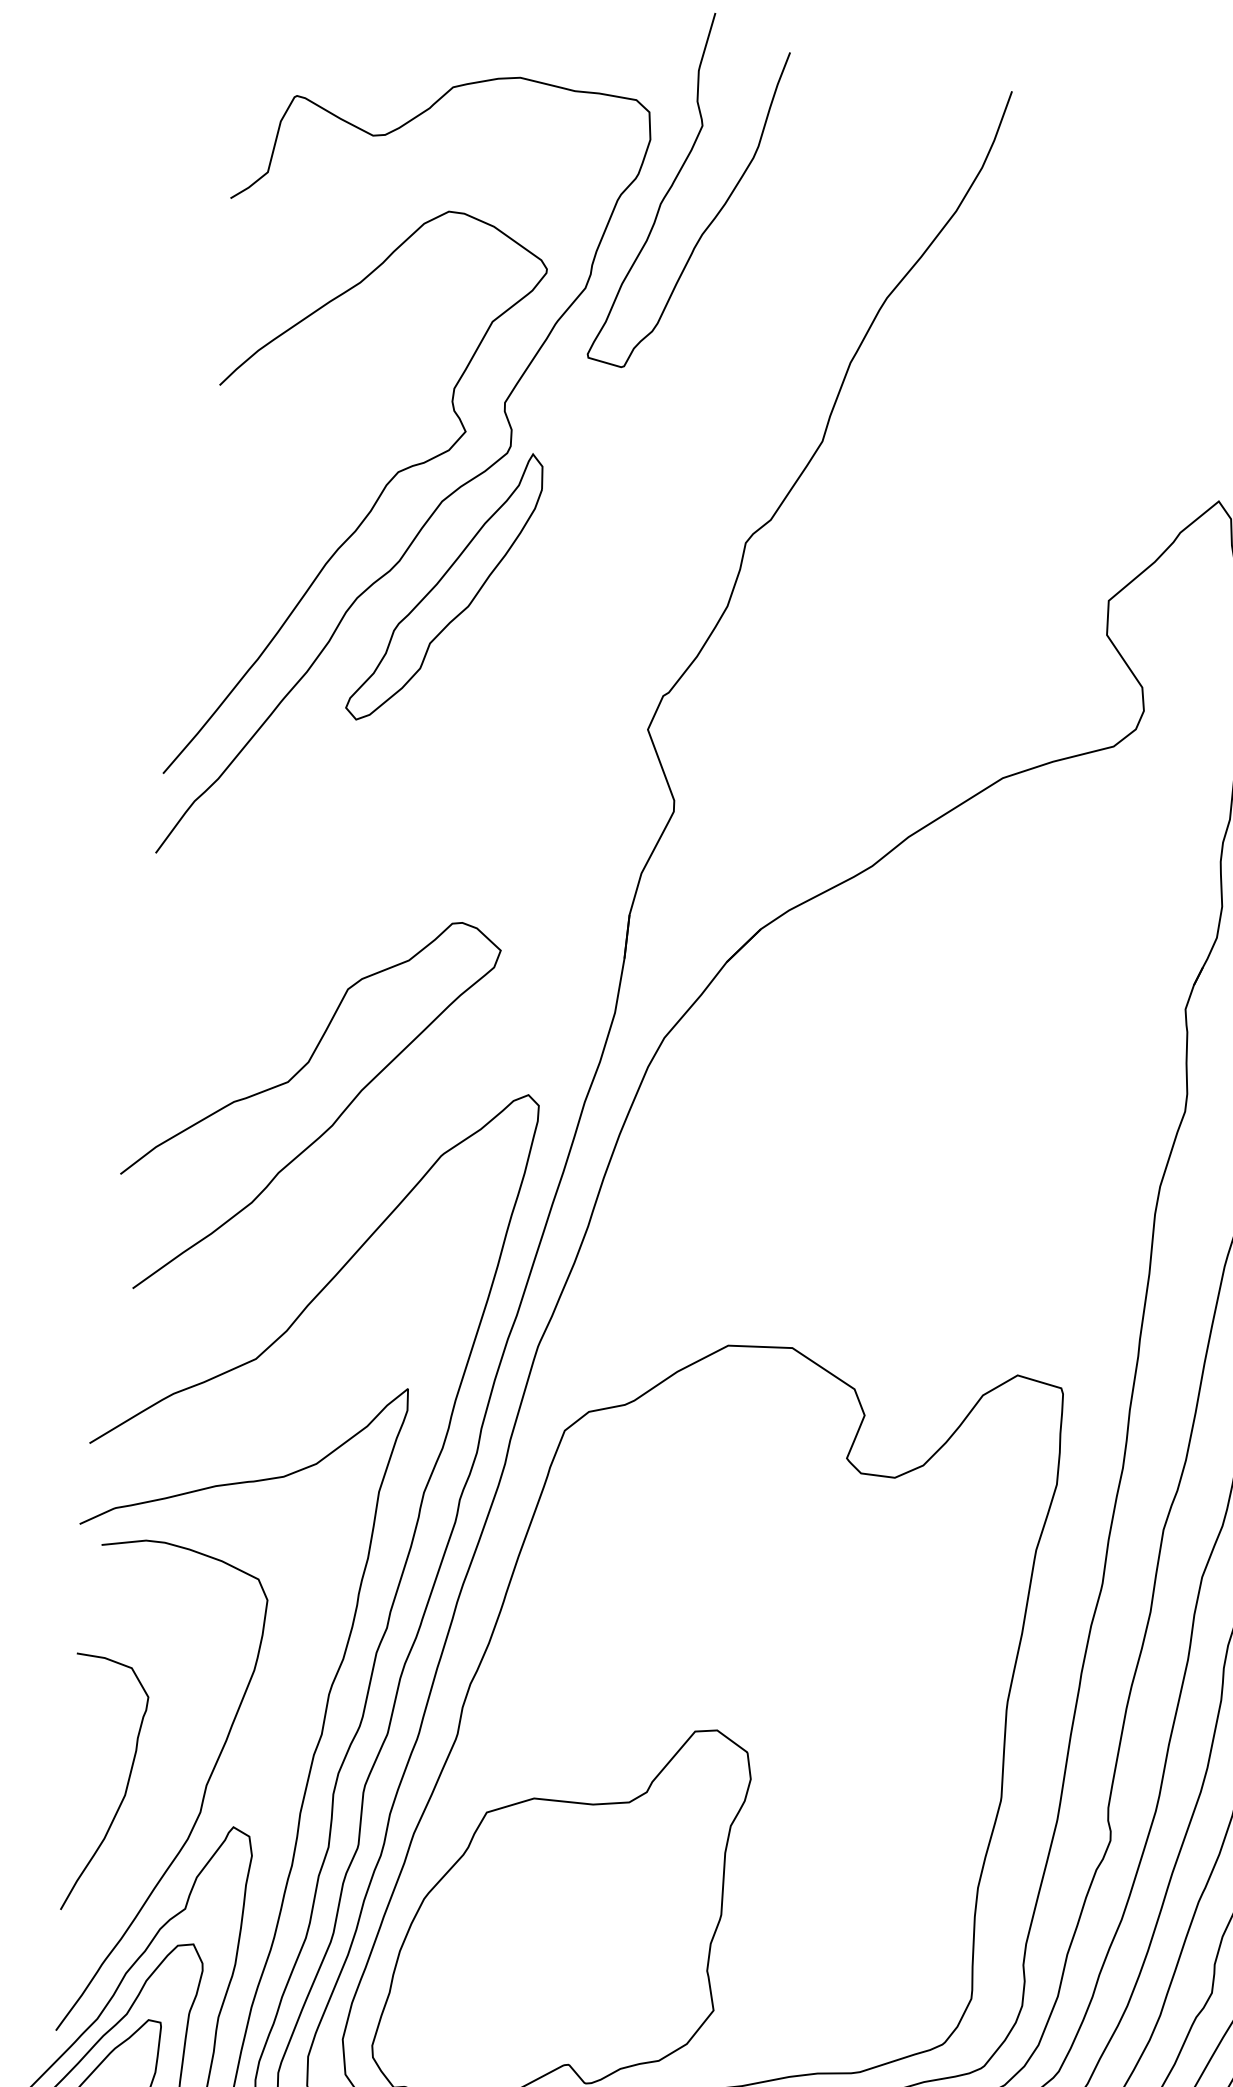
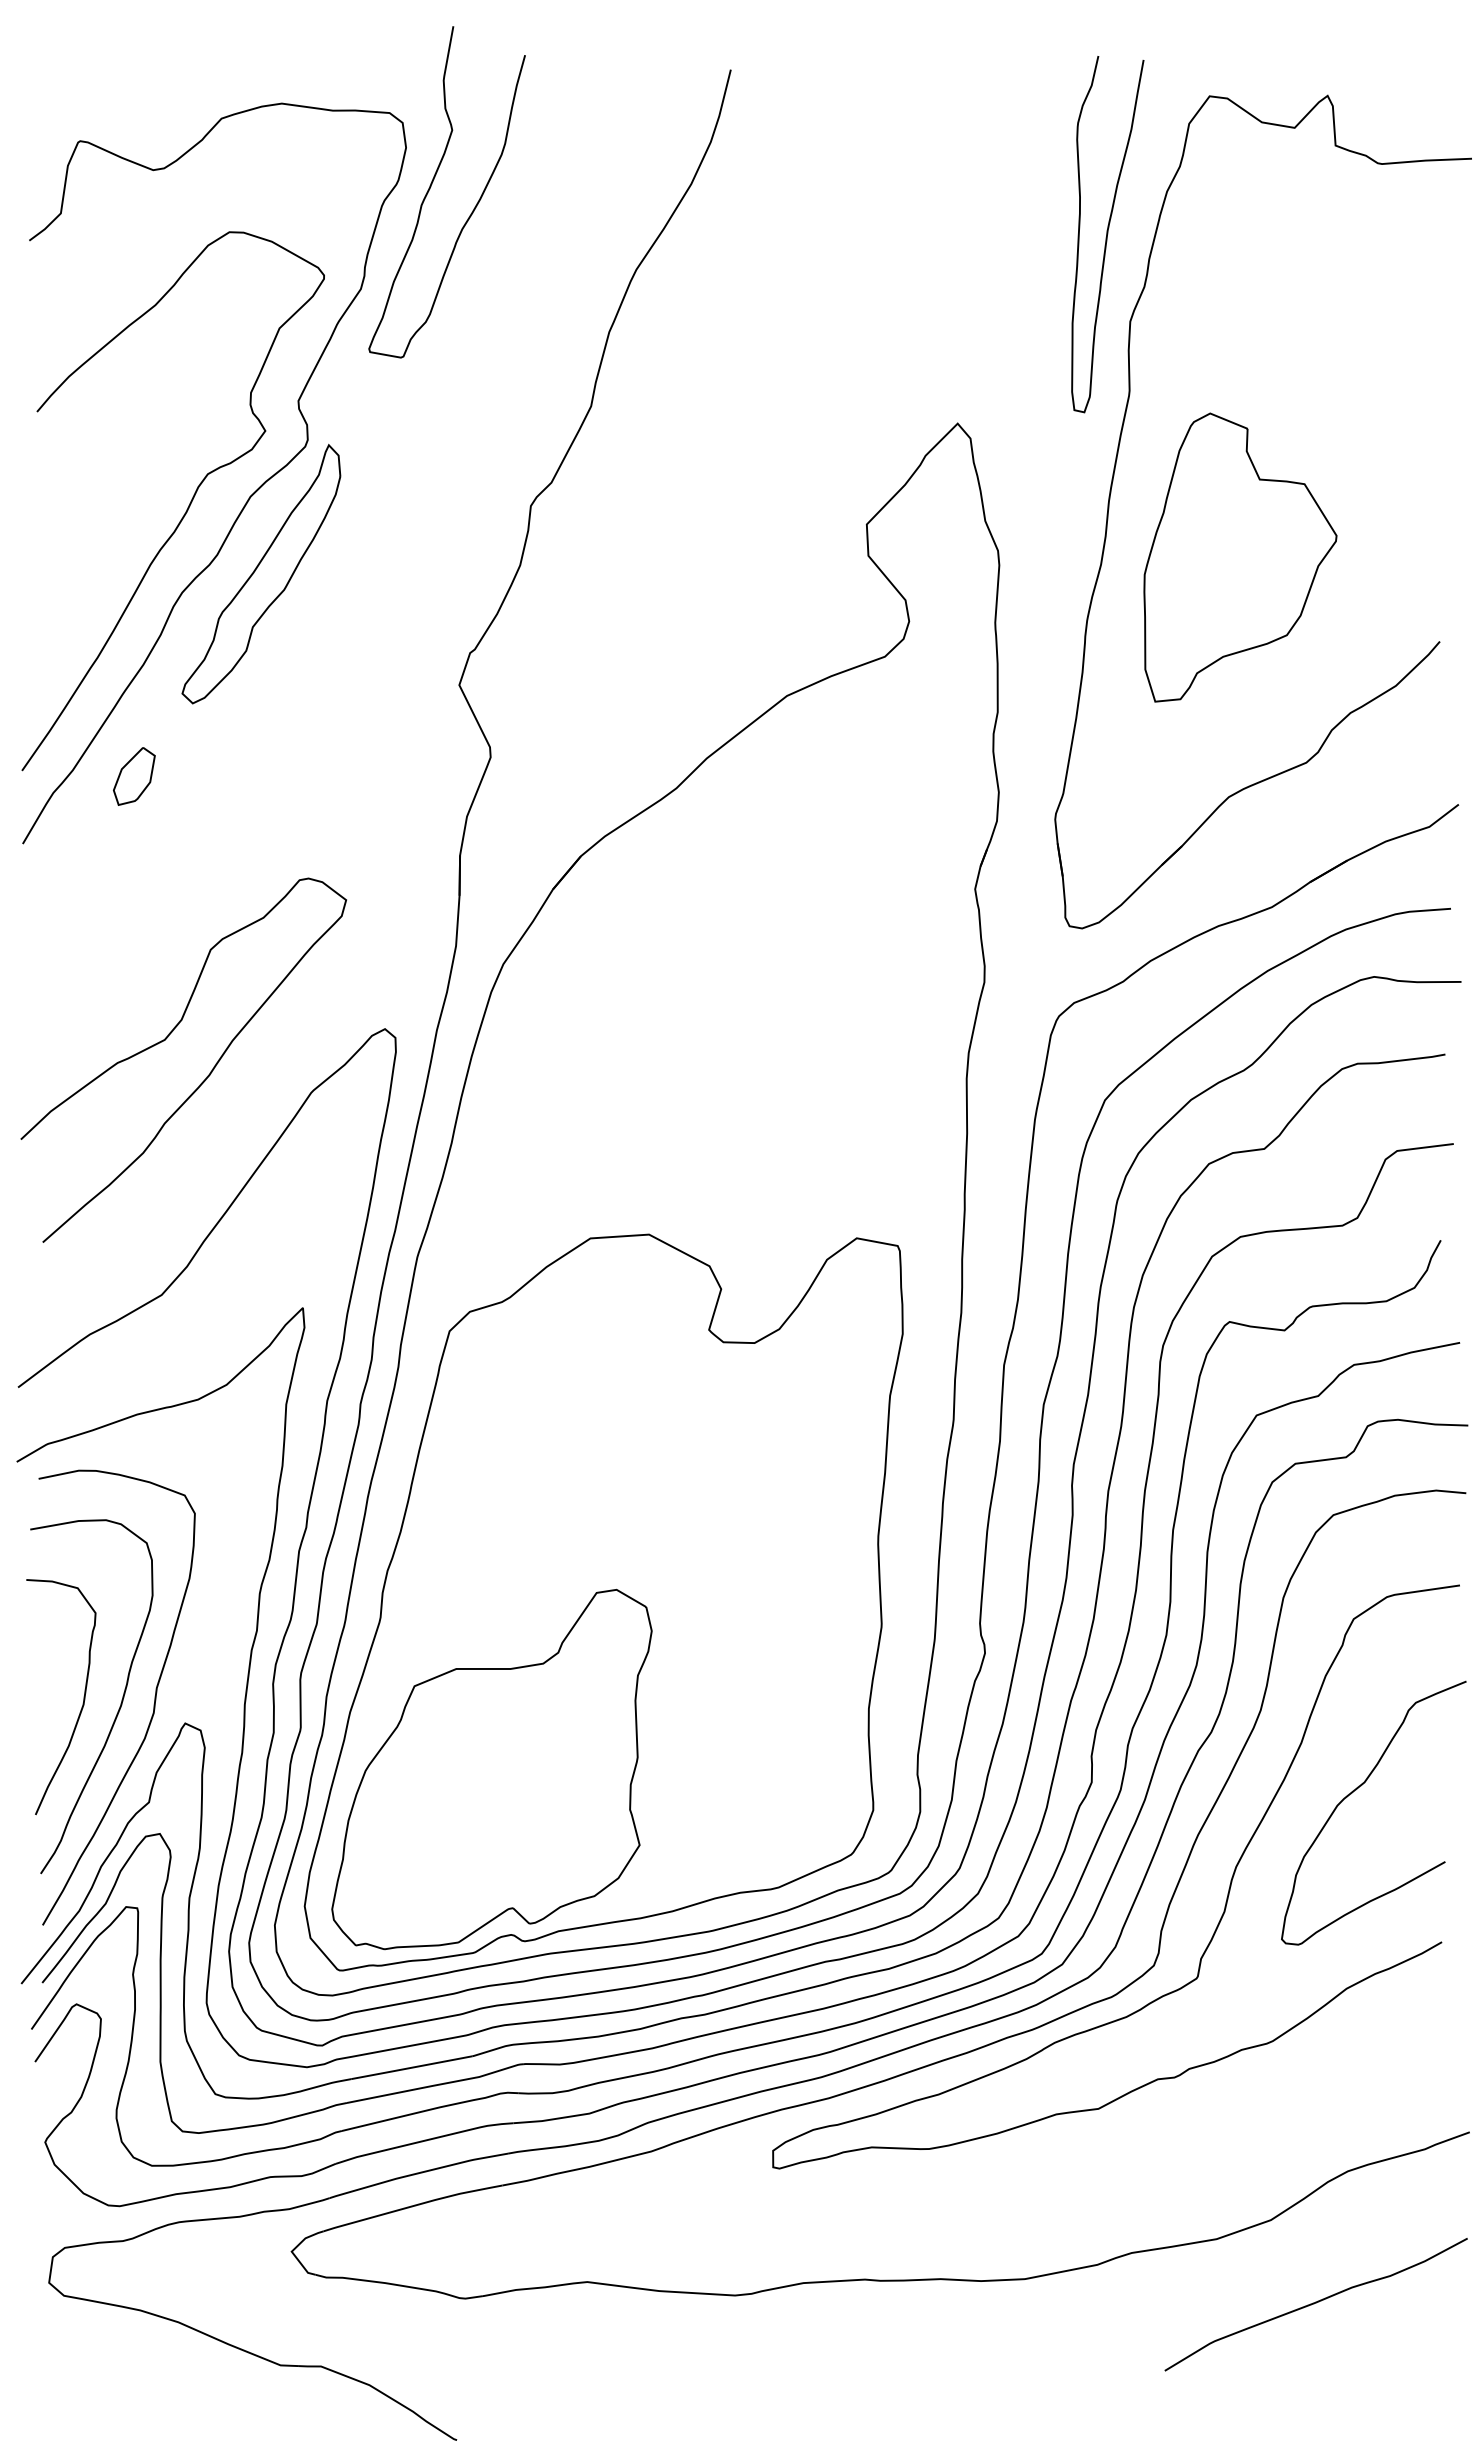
part: (284, 792) -> (134, 776), added
curve: (163, 1801) -> (119, 1706), added

